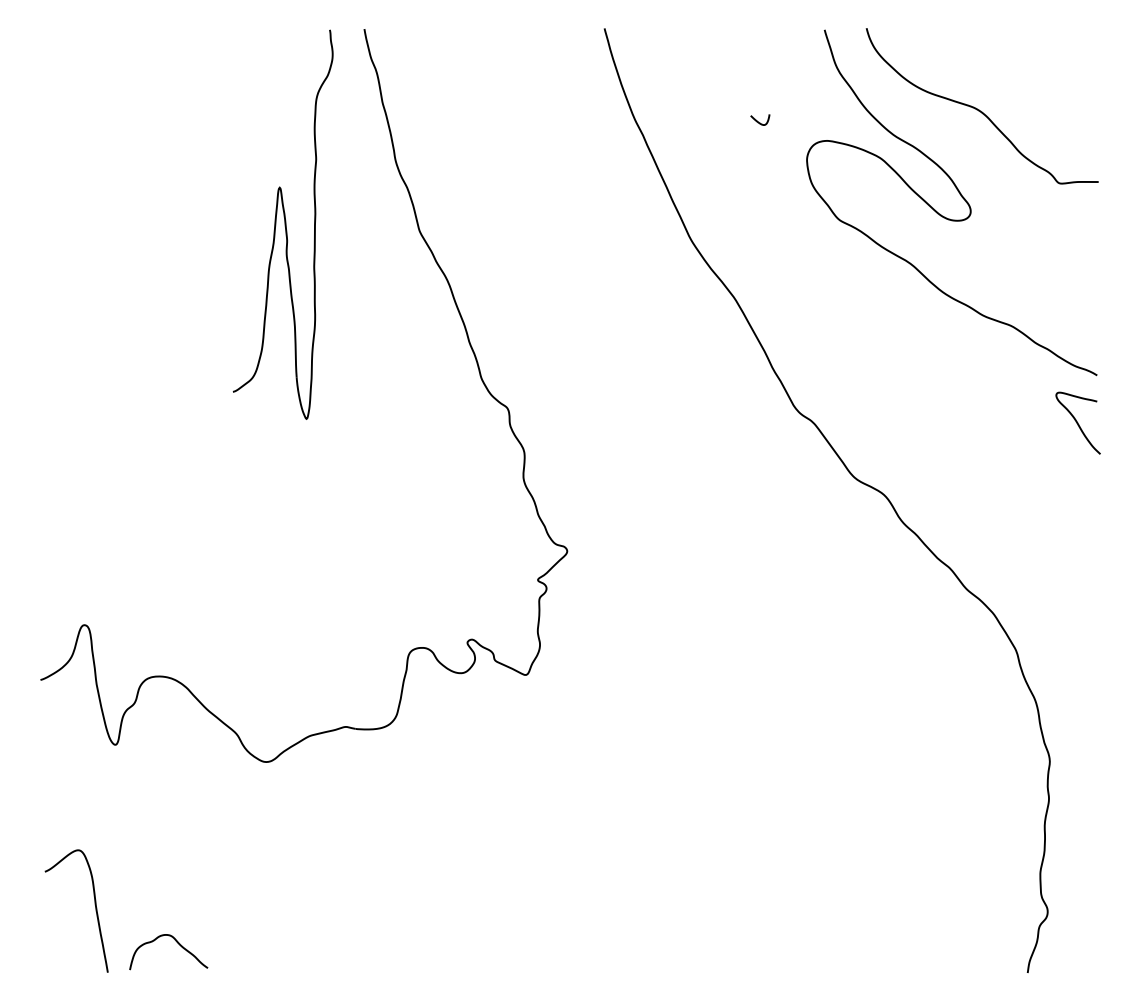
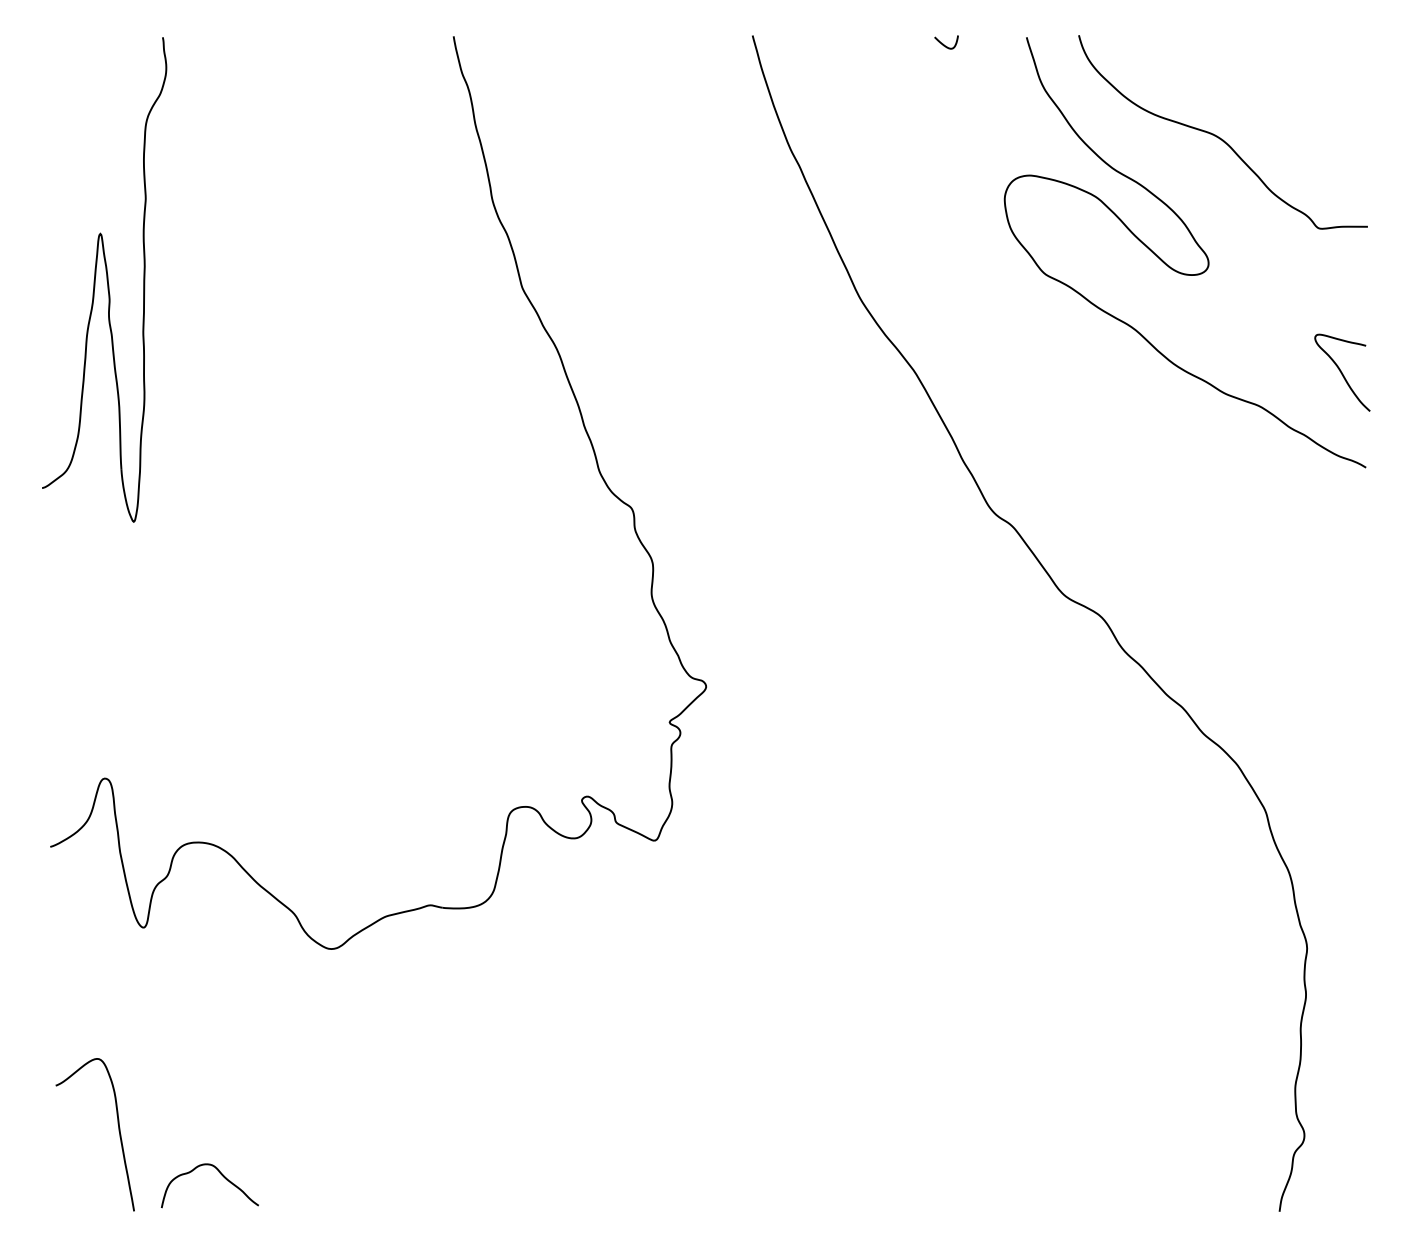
curve: (758, 121) -> (944, 44), moved
part: (283, 224) -> (105, 279), moved
curve: (1077, 422) -> (1341, 371), moved

